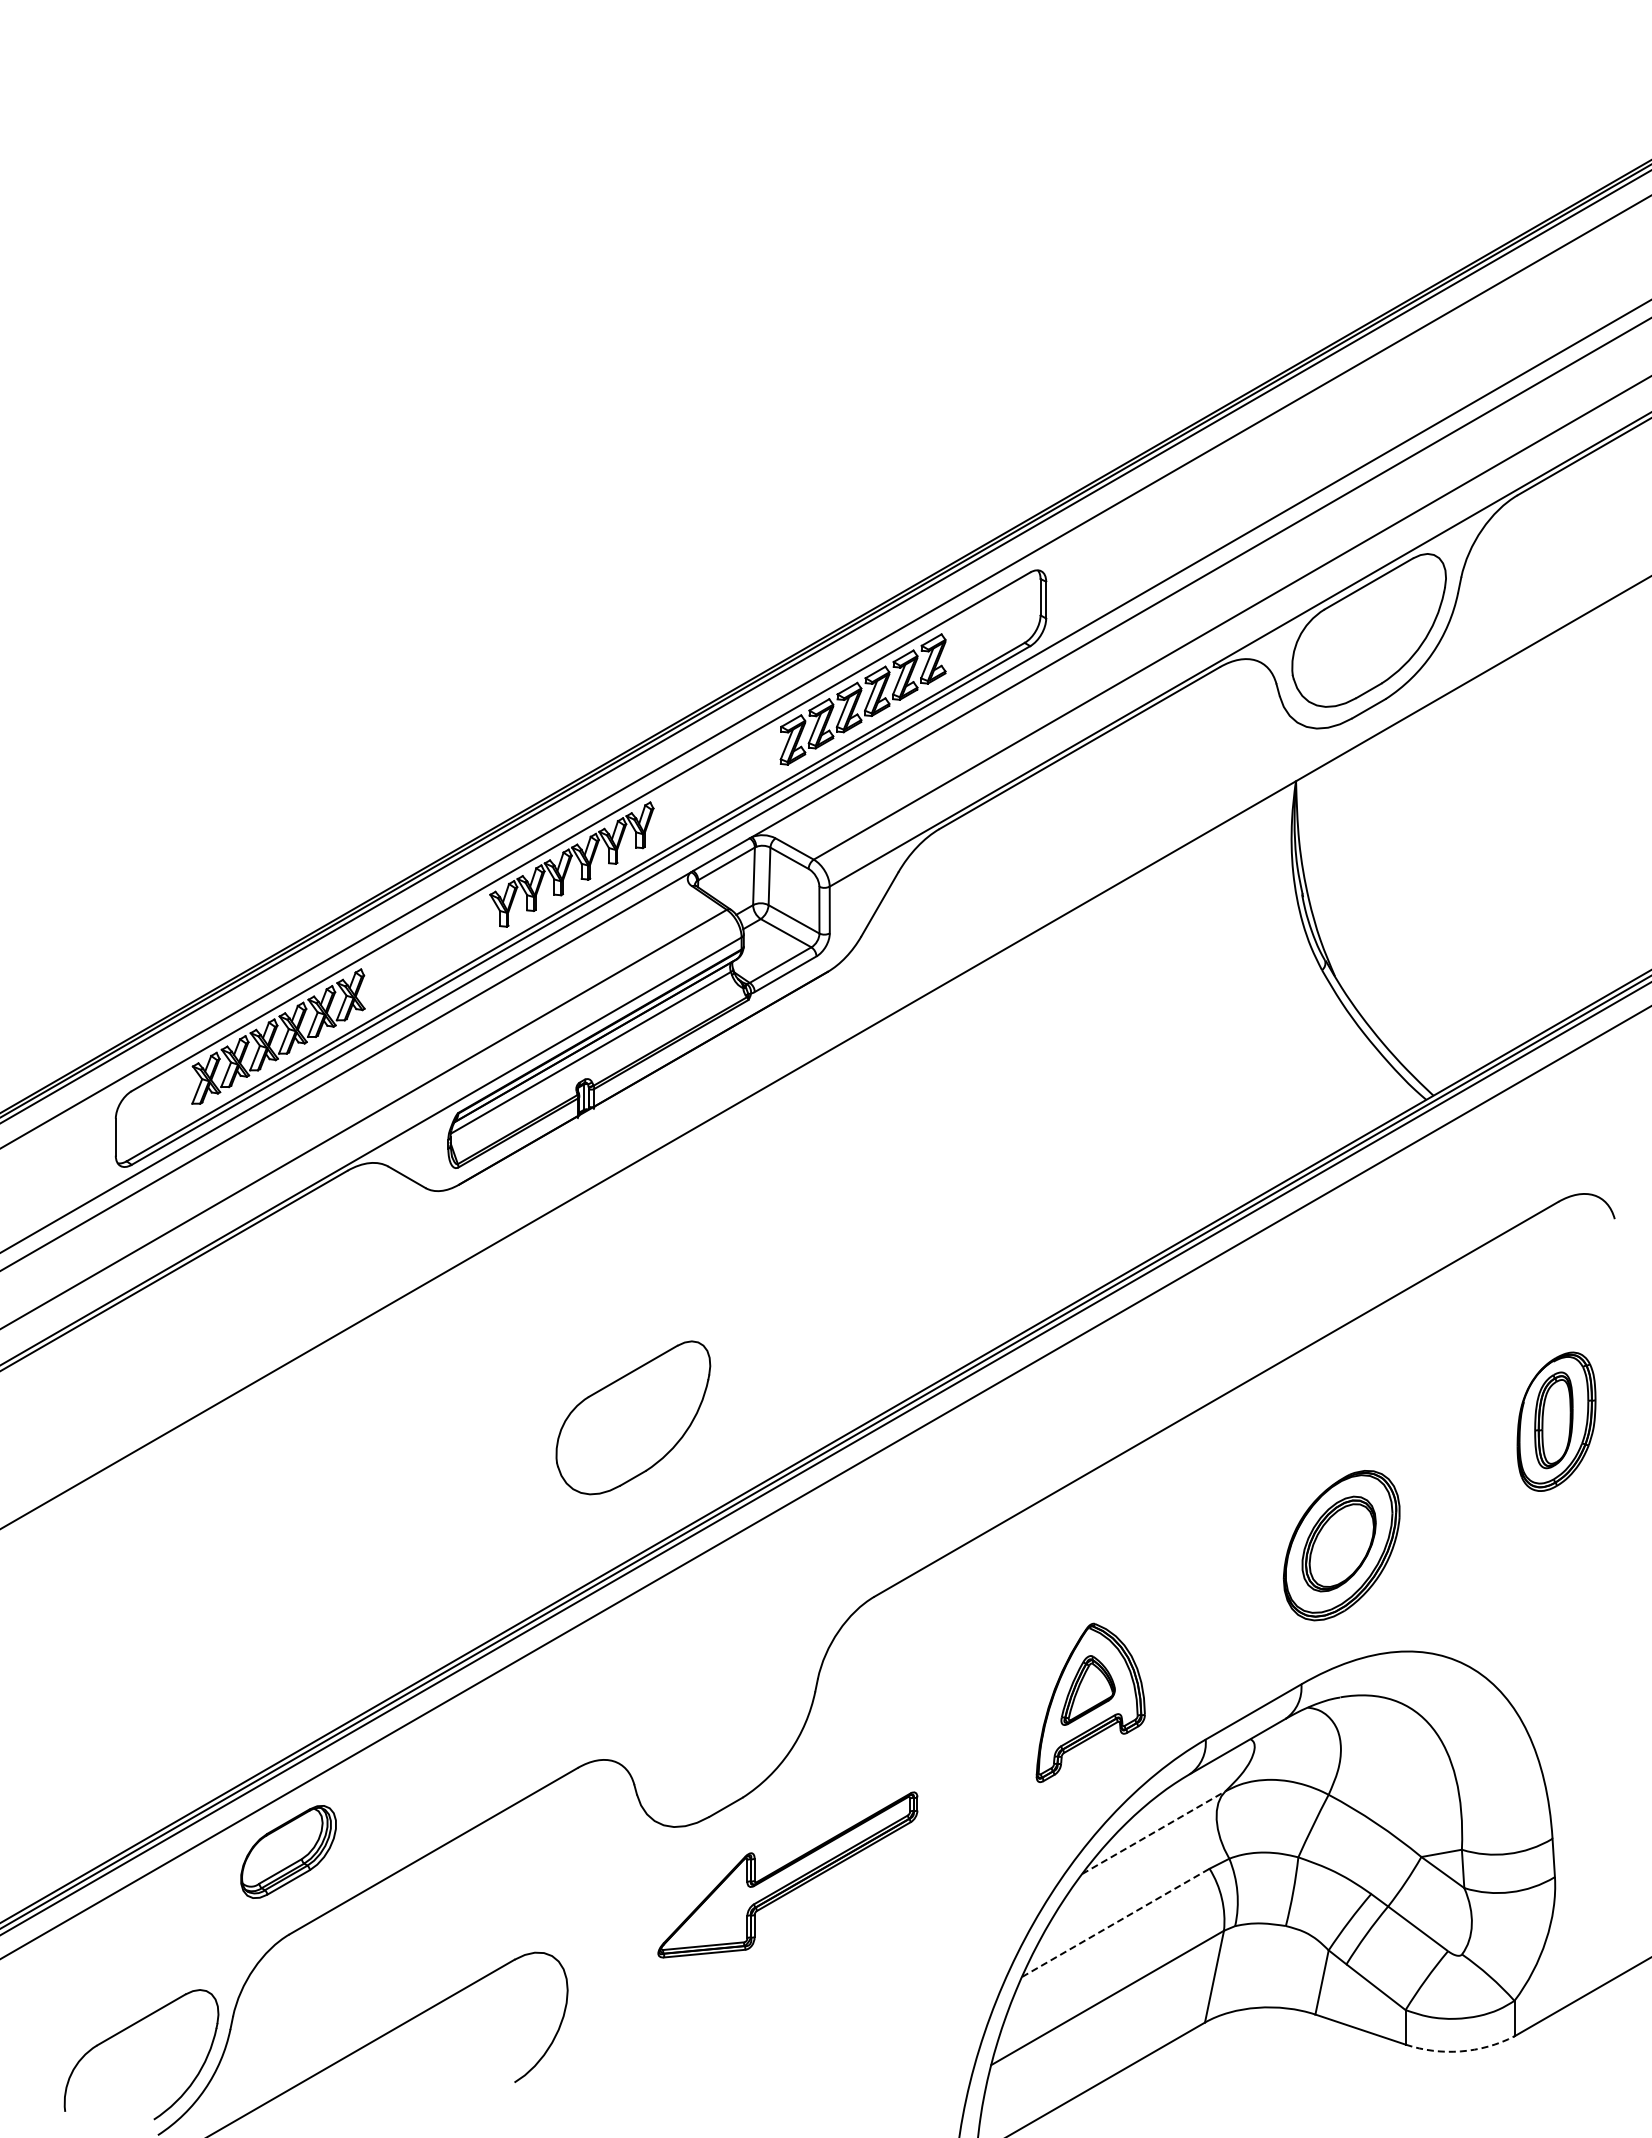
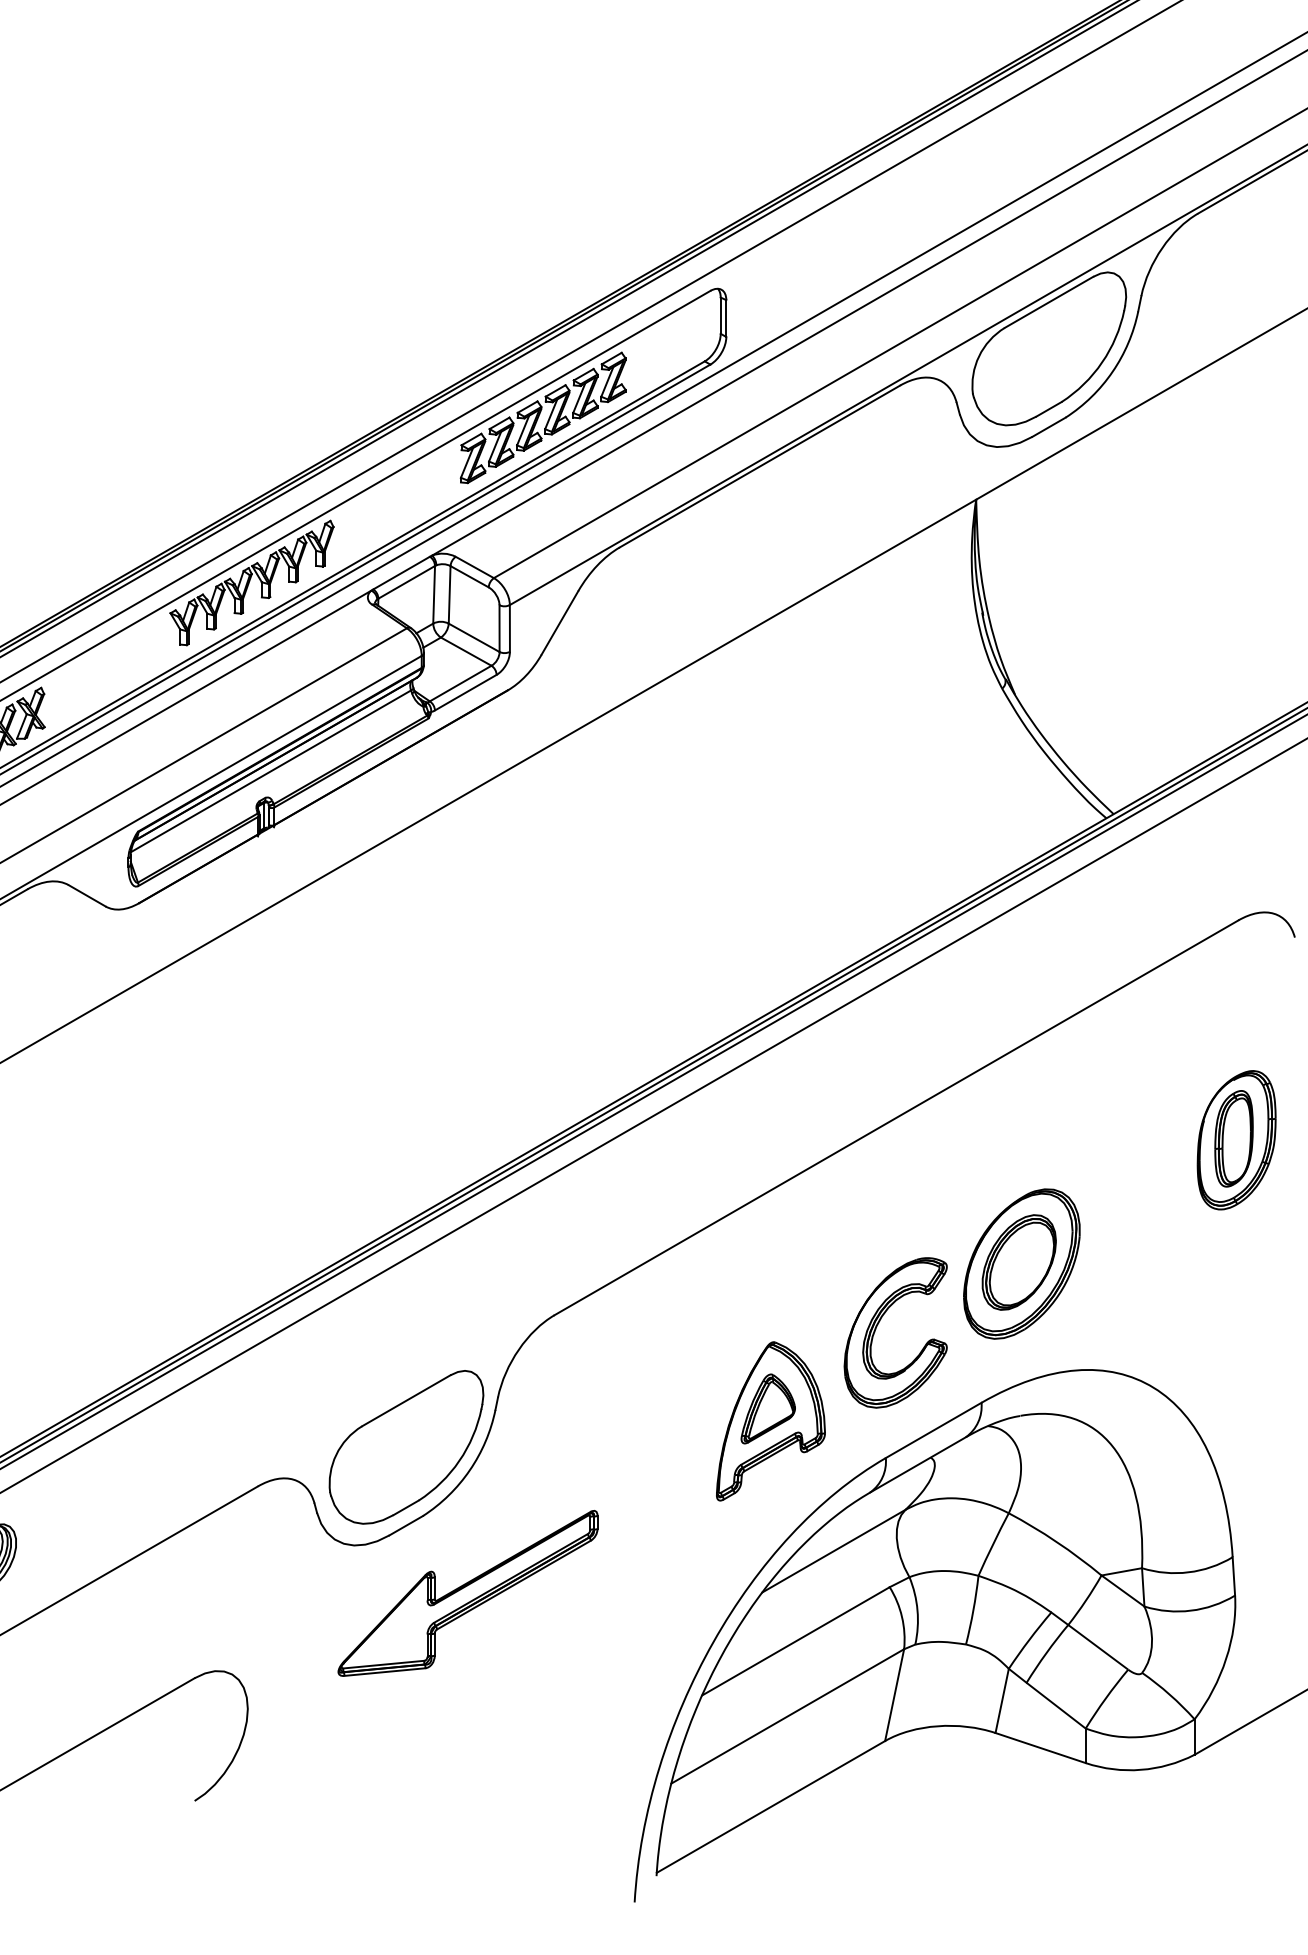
part: (633, 1417) -> (406, 1446), moved
part: (1198, 1606) -> (878, 1324), added
line: (1153, 1832) -> (833, 1550), dashed -> solid
line: (1116, 1922) -> (796, 1640), dashed -> solid
arc: (1460, 2051) -> (1140, 1769), dashed -> solid

